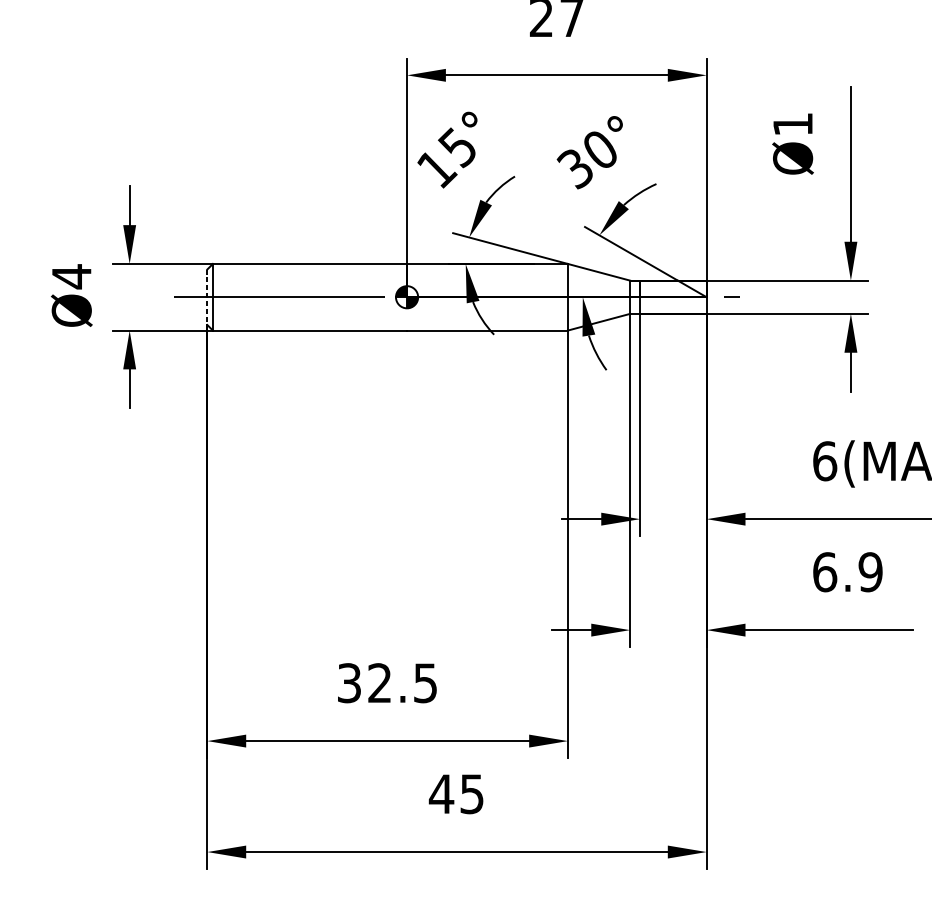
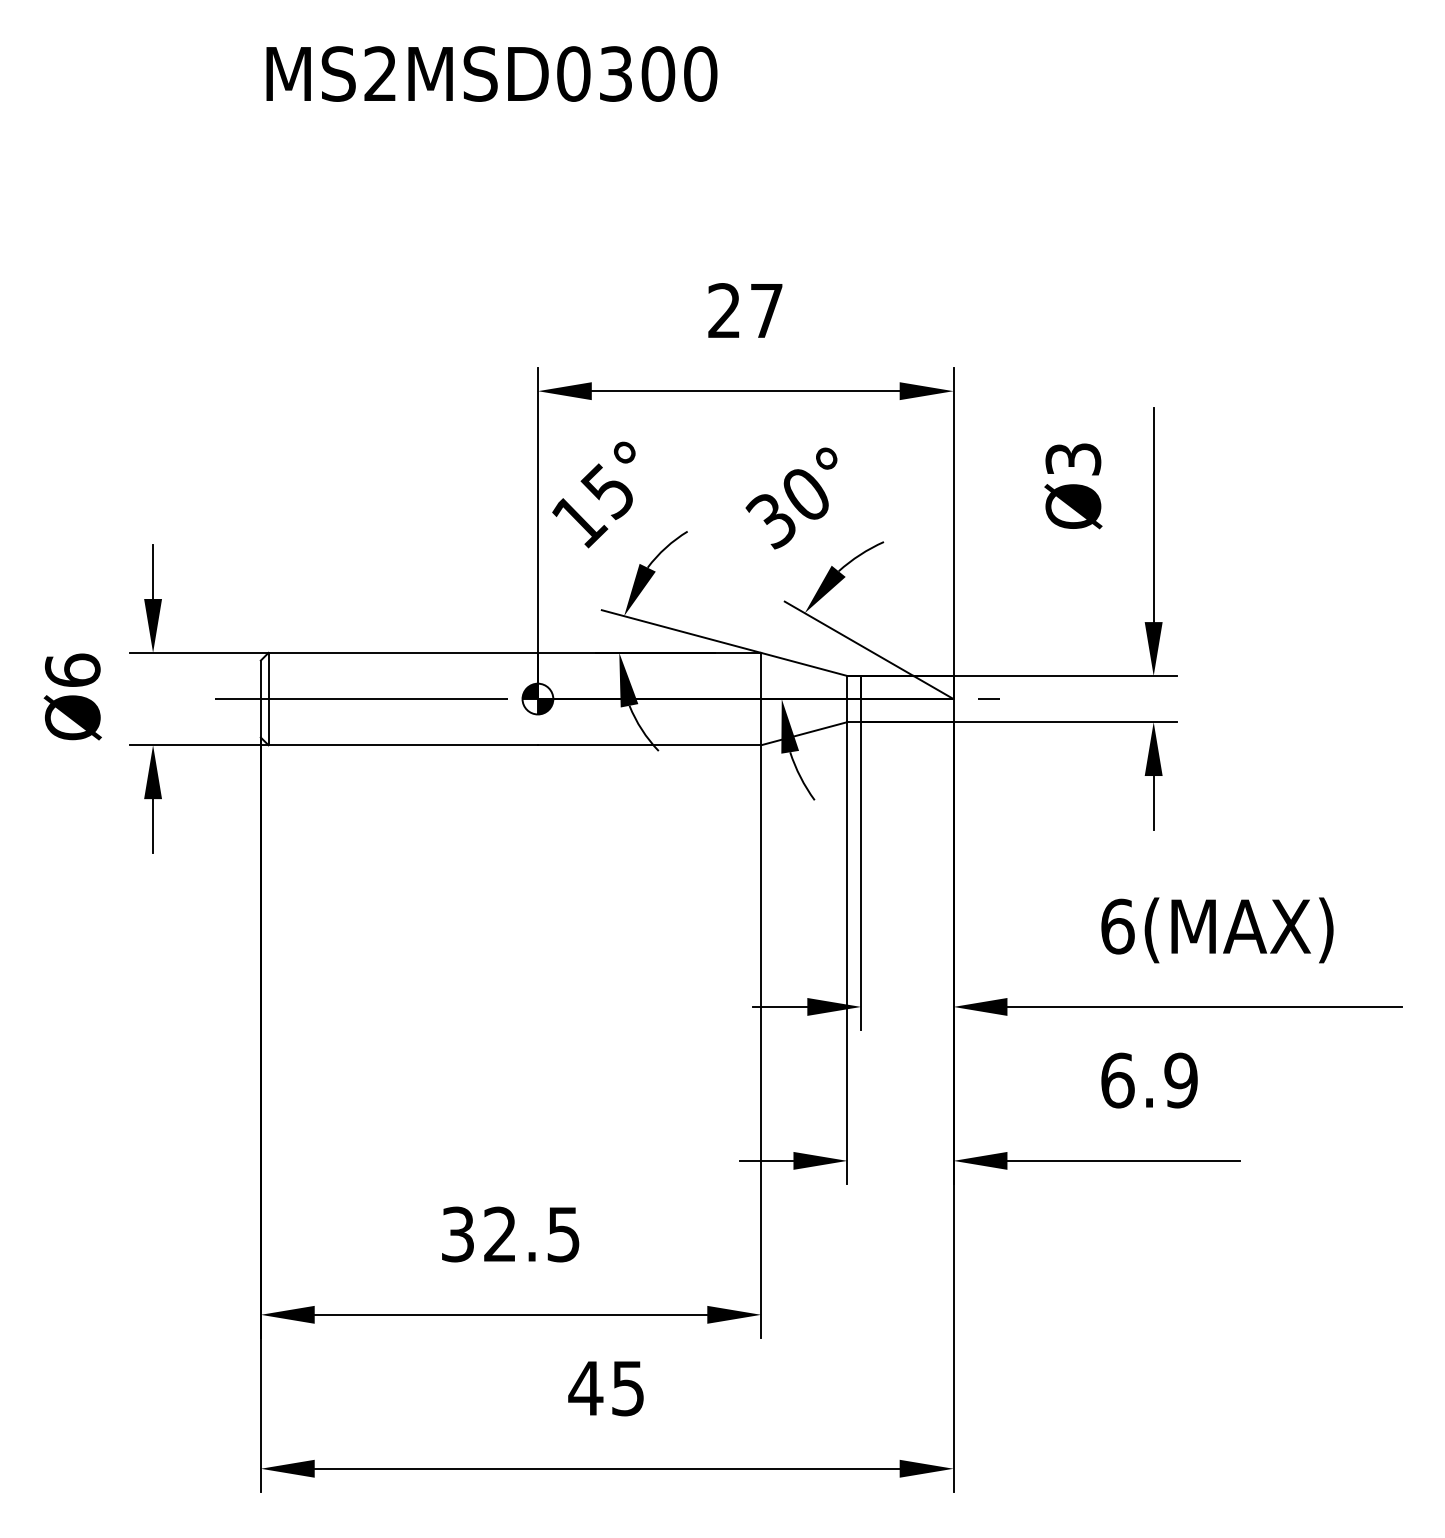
text: (793, 124) -> (1073, 459), Ø1 -> Ø3
text: (71, 276) -> (72, 670), Ø4 -> Ø6
line: (207, 297) -> (260, 699), dashed -> solid

